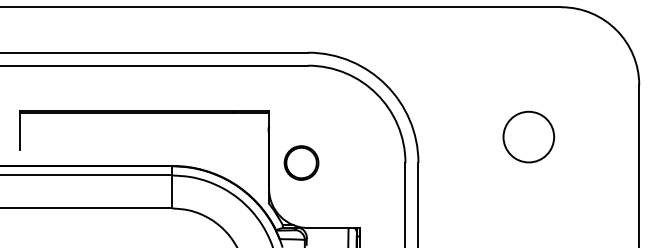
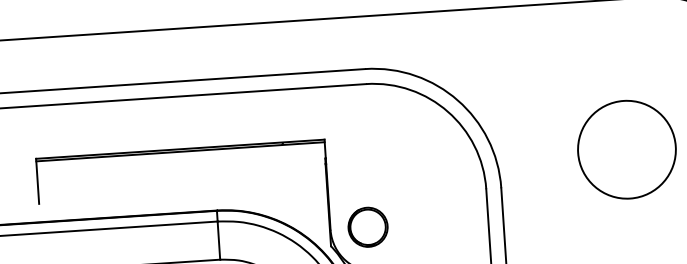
circle: (528, 136) -> (626, 149), size x1.67
part: (301, 162) -> (367, 226), moved

